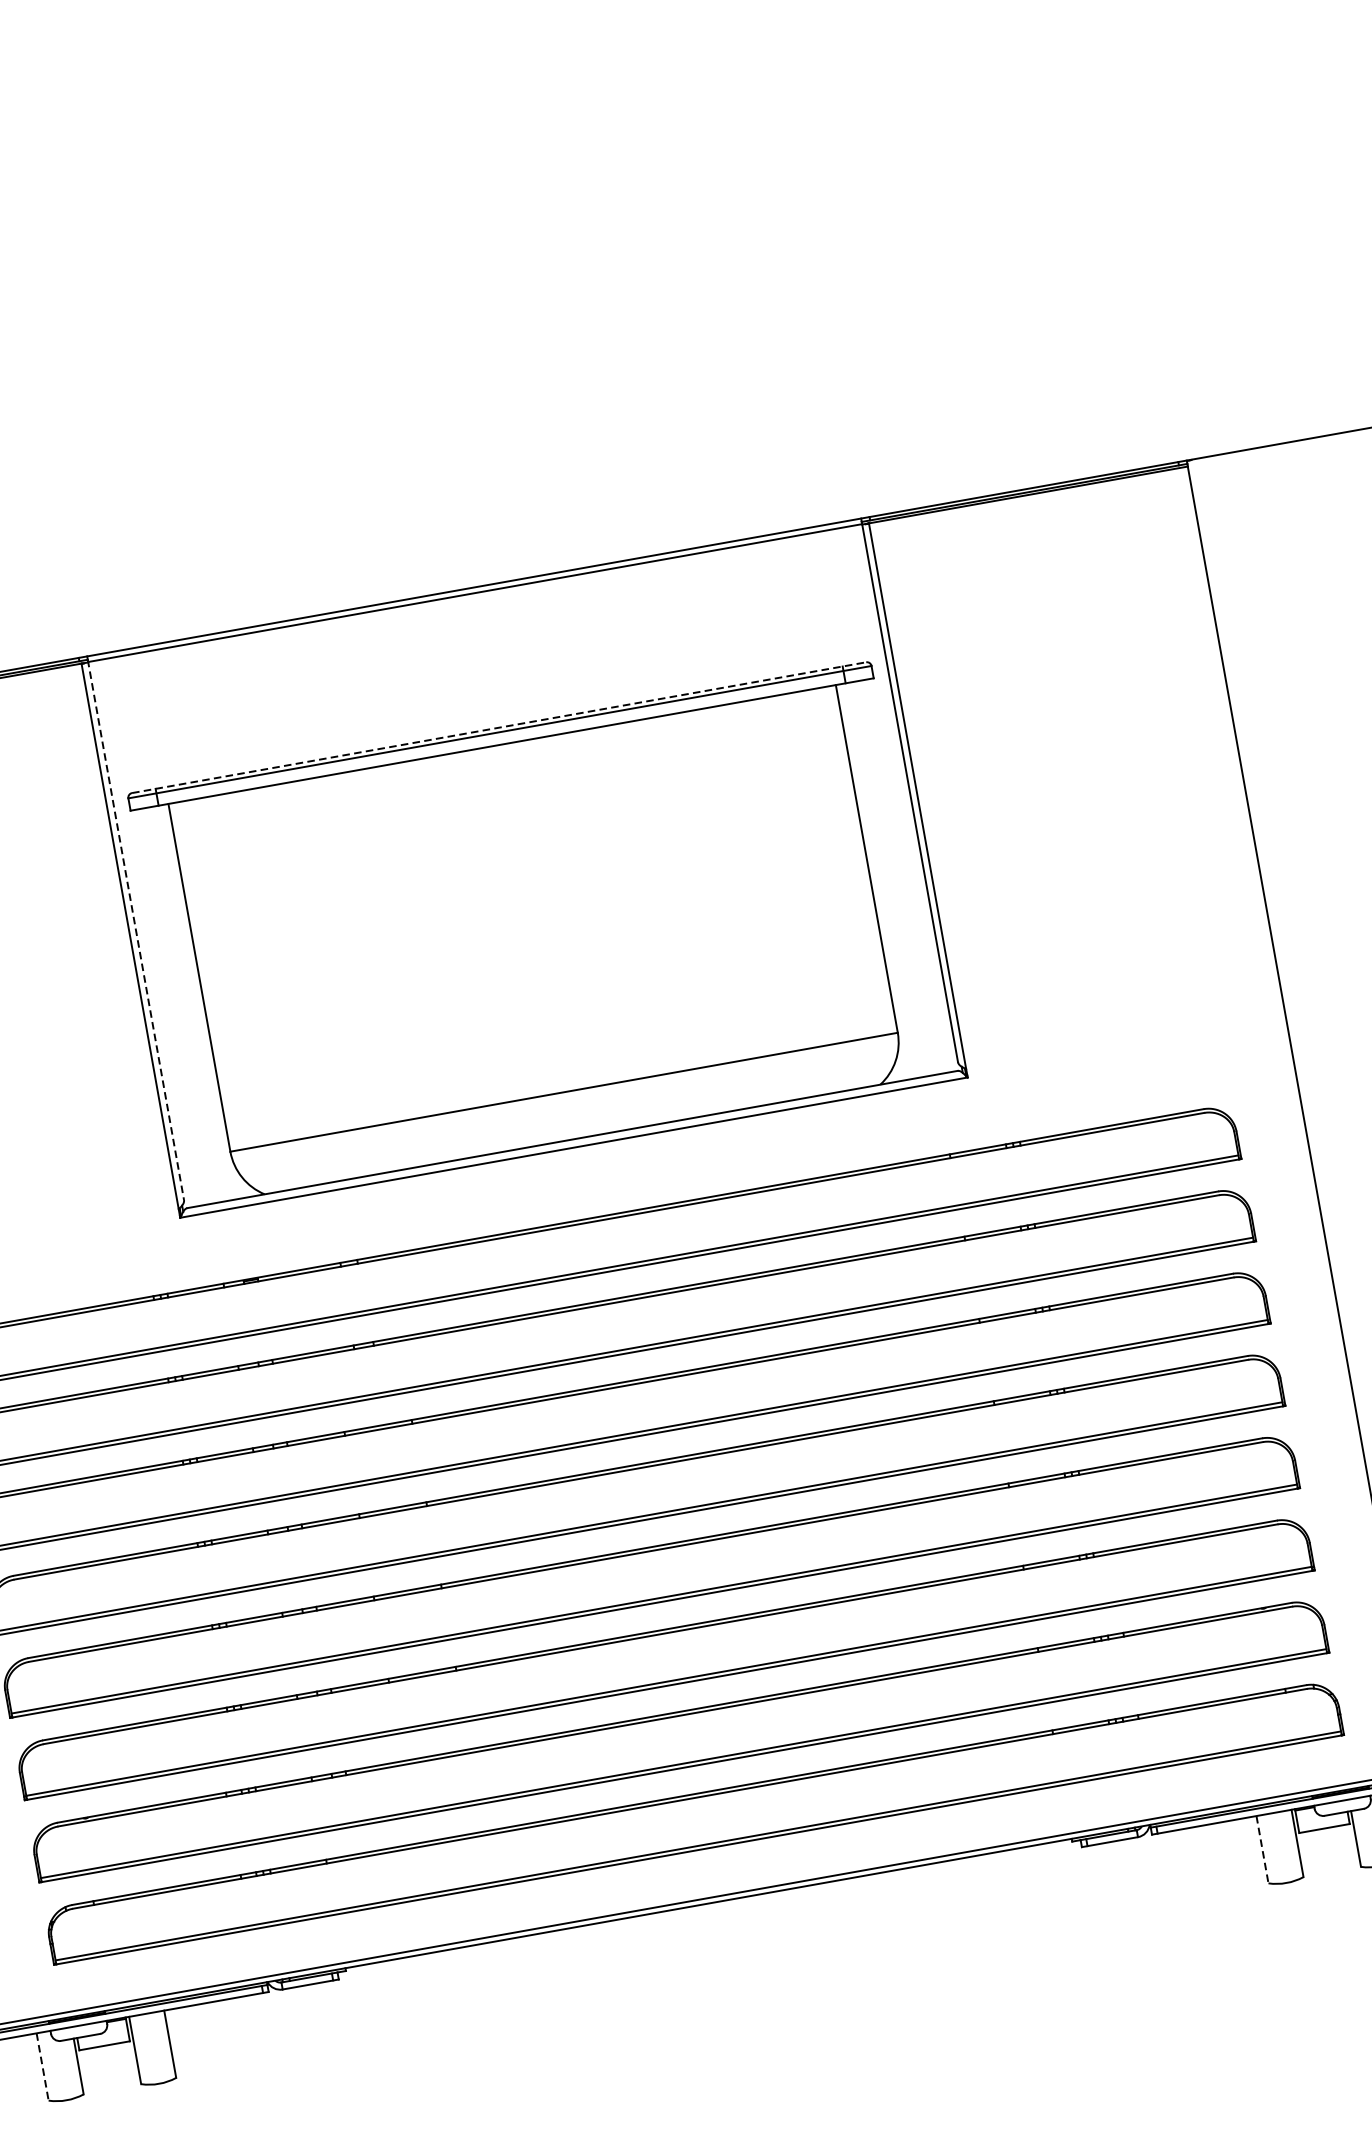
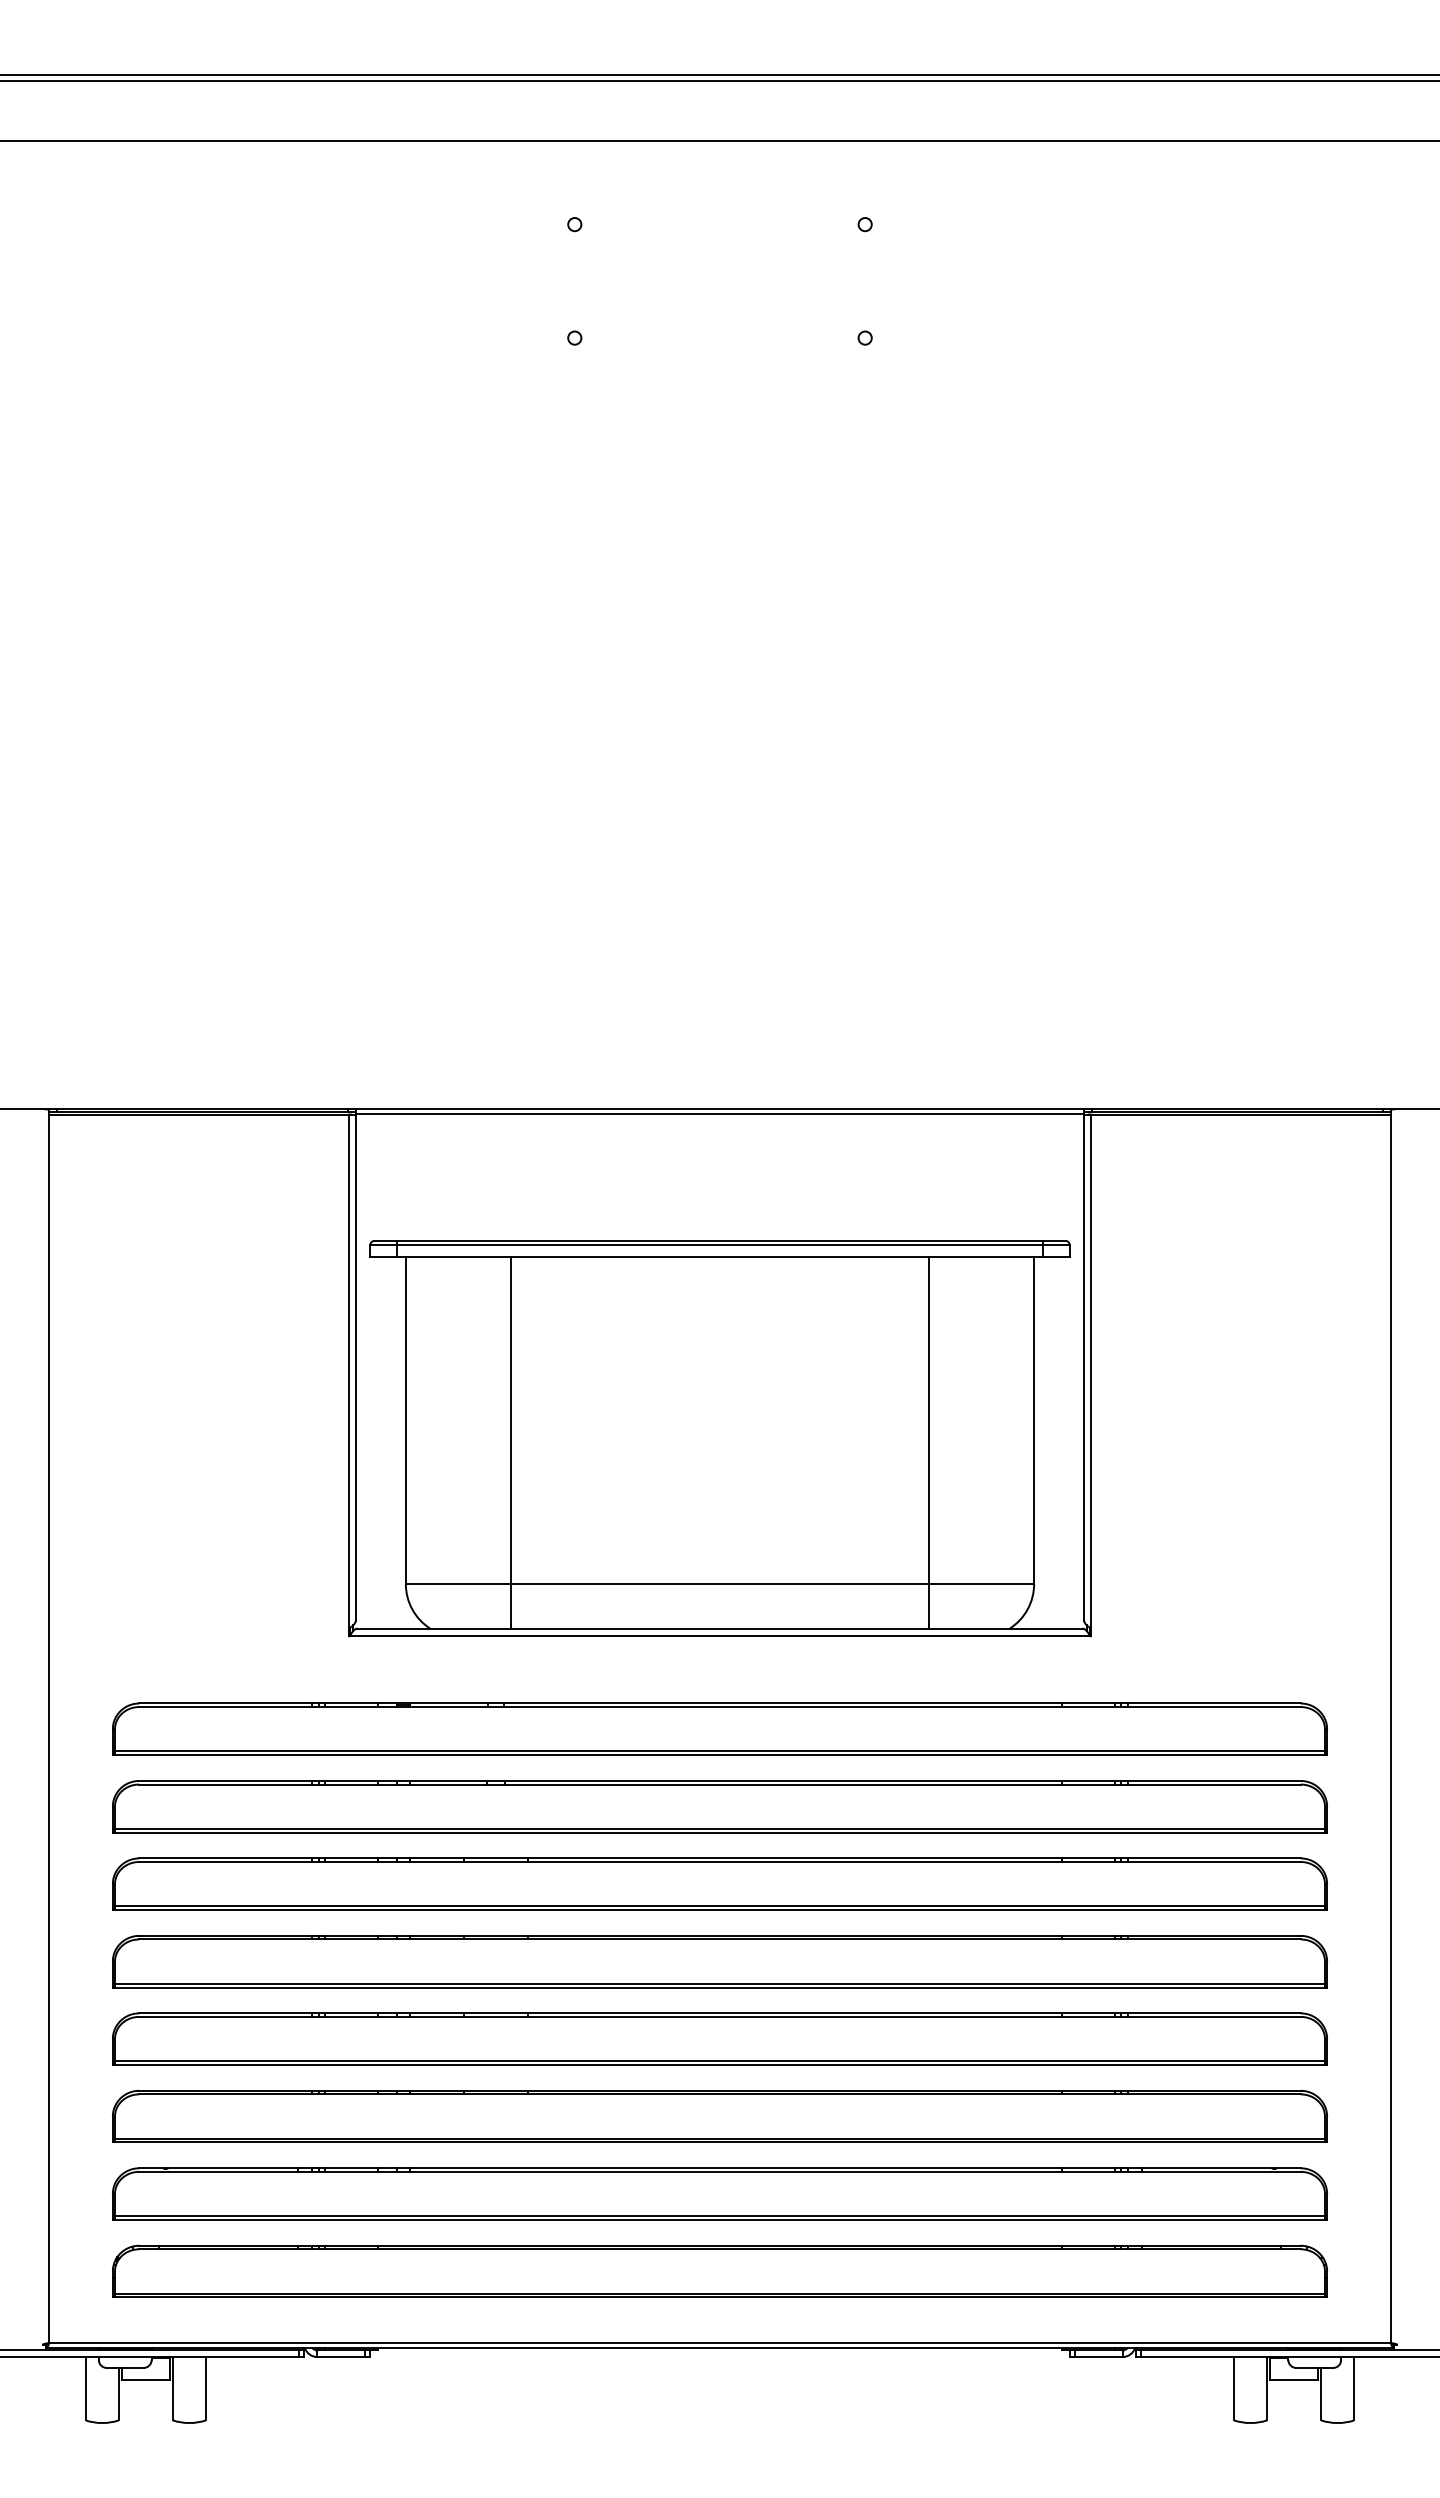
line: (499, 727) -> (720, 1240), dashed -> solid
line: (758, 902) -> (928, 1442), added
line: (135, 930) -> (355, 1366), dashed -> solid
line: (315, 981) -> (511, 1442), added
line: (1262, 1849) -> (1234, 2388), dashed -> solid
line: (42, 2066) -> (85, 2388), dashed -> solid

